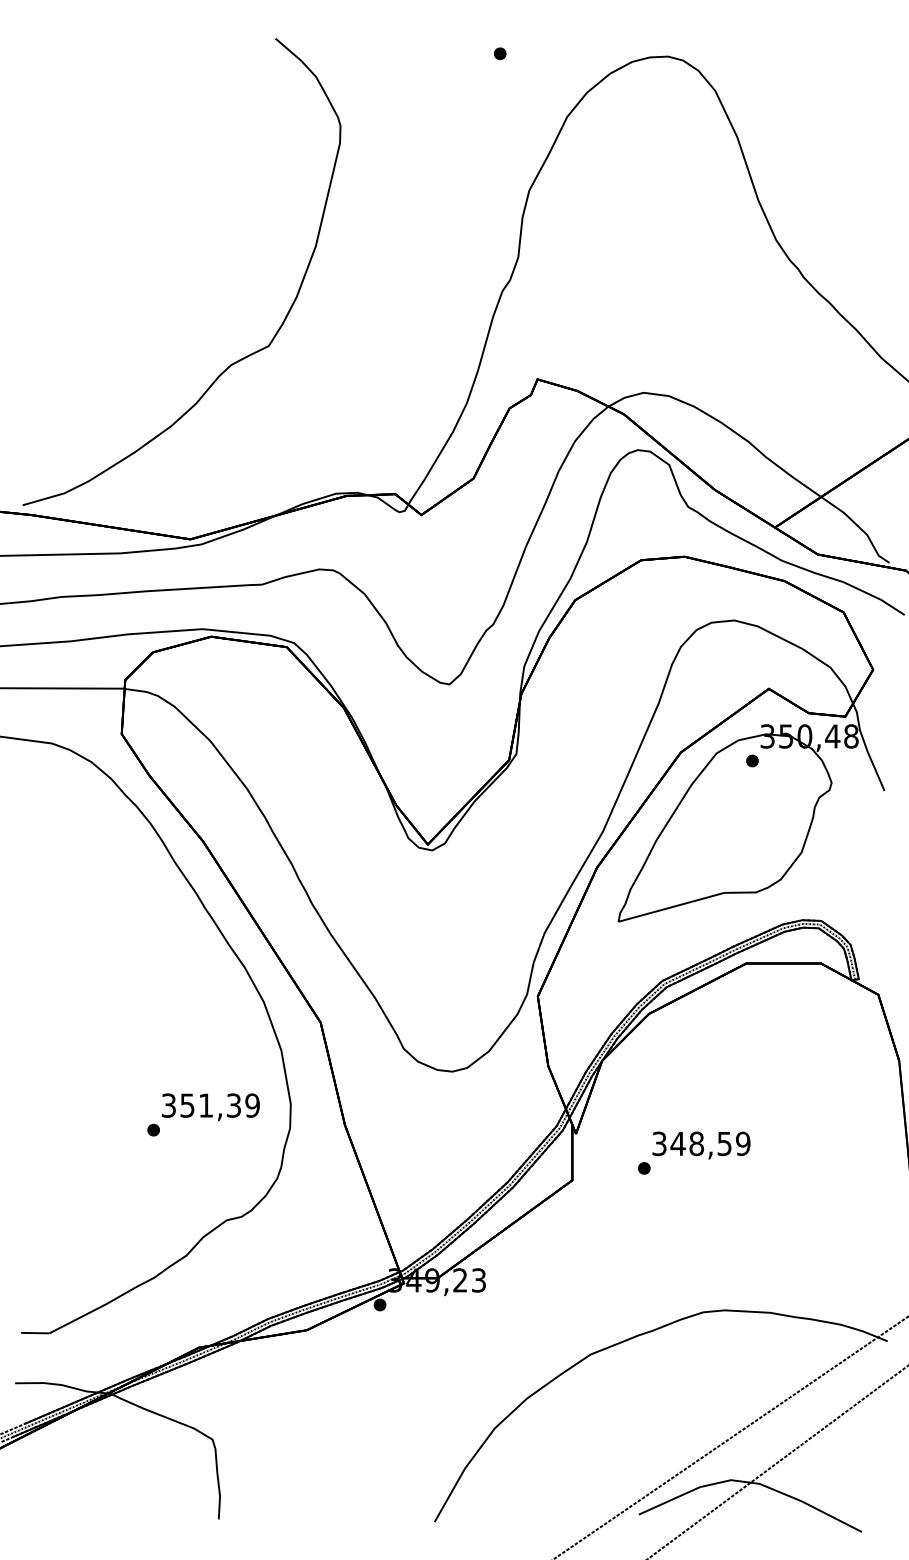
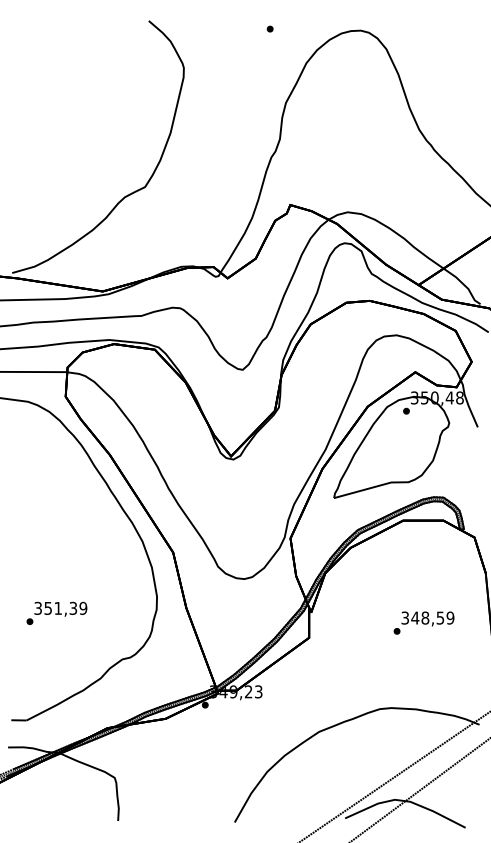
text: (202, 1113) -> (56, 612), moved
text: (693, 1152) -> (423, 622), moved

